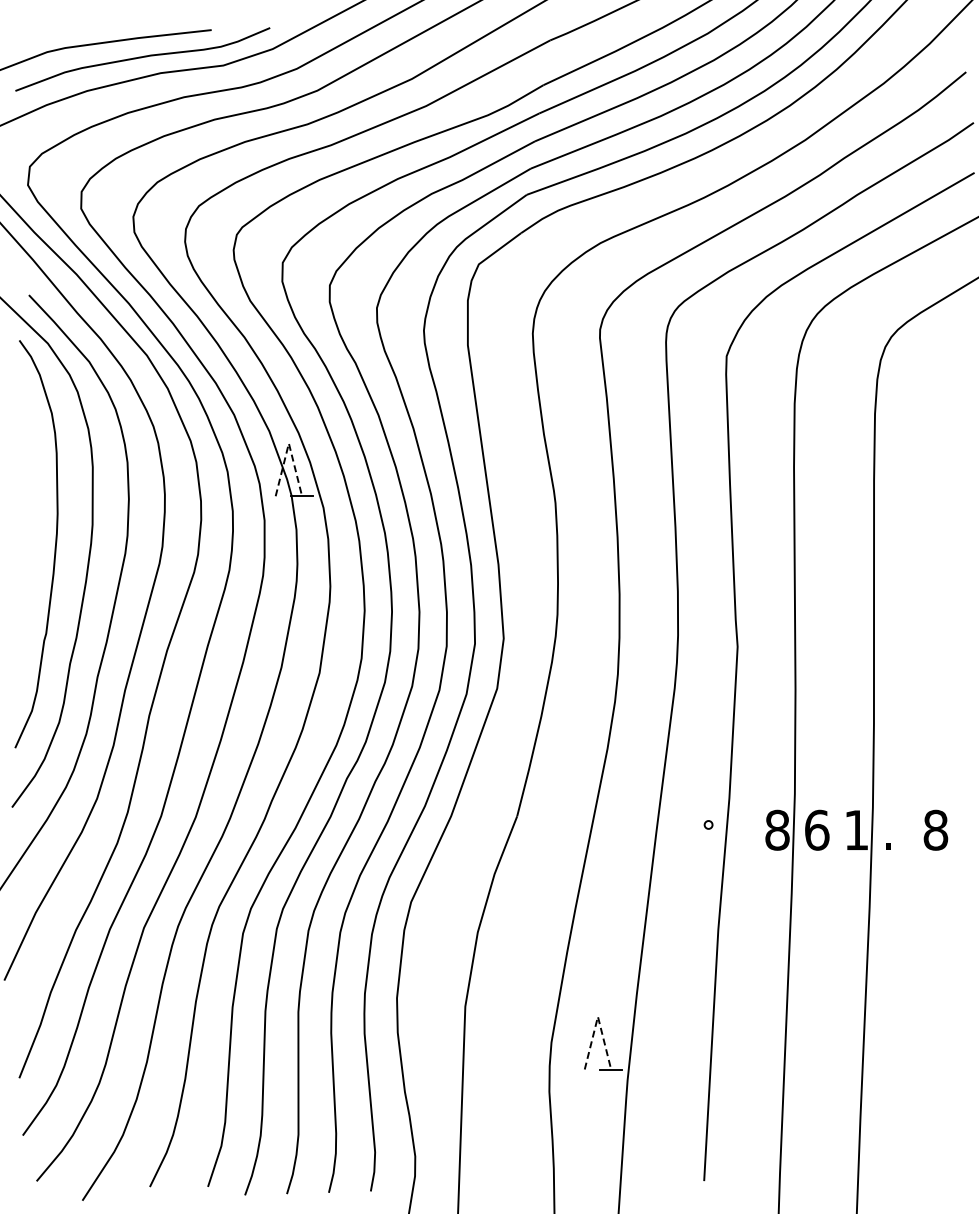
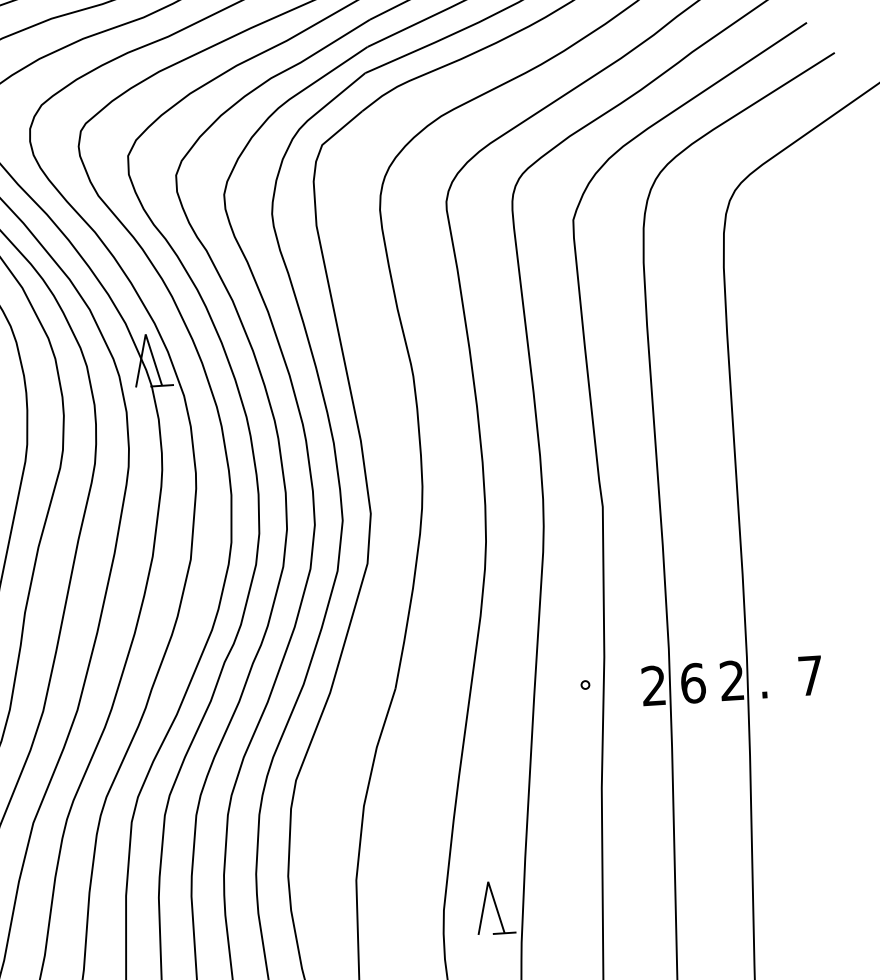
line: (288, 443) -> (145, 334), dashed -> solid
text: (777, 829) -> (653, 685), 8 -> 2
text: (855, 829) -> (731, 680), 1 -> 2
text: (935, 829) -> (810, 675), 8 -> 7
line: (597, 1016) -> (487, 881), dashed -> solid

